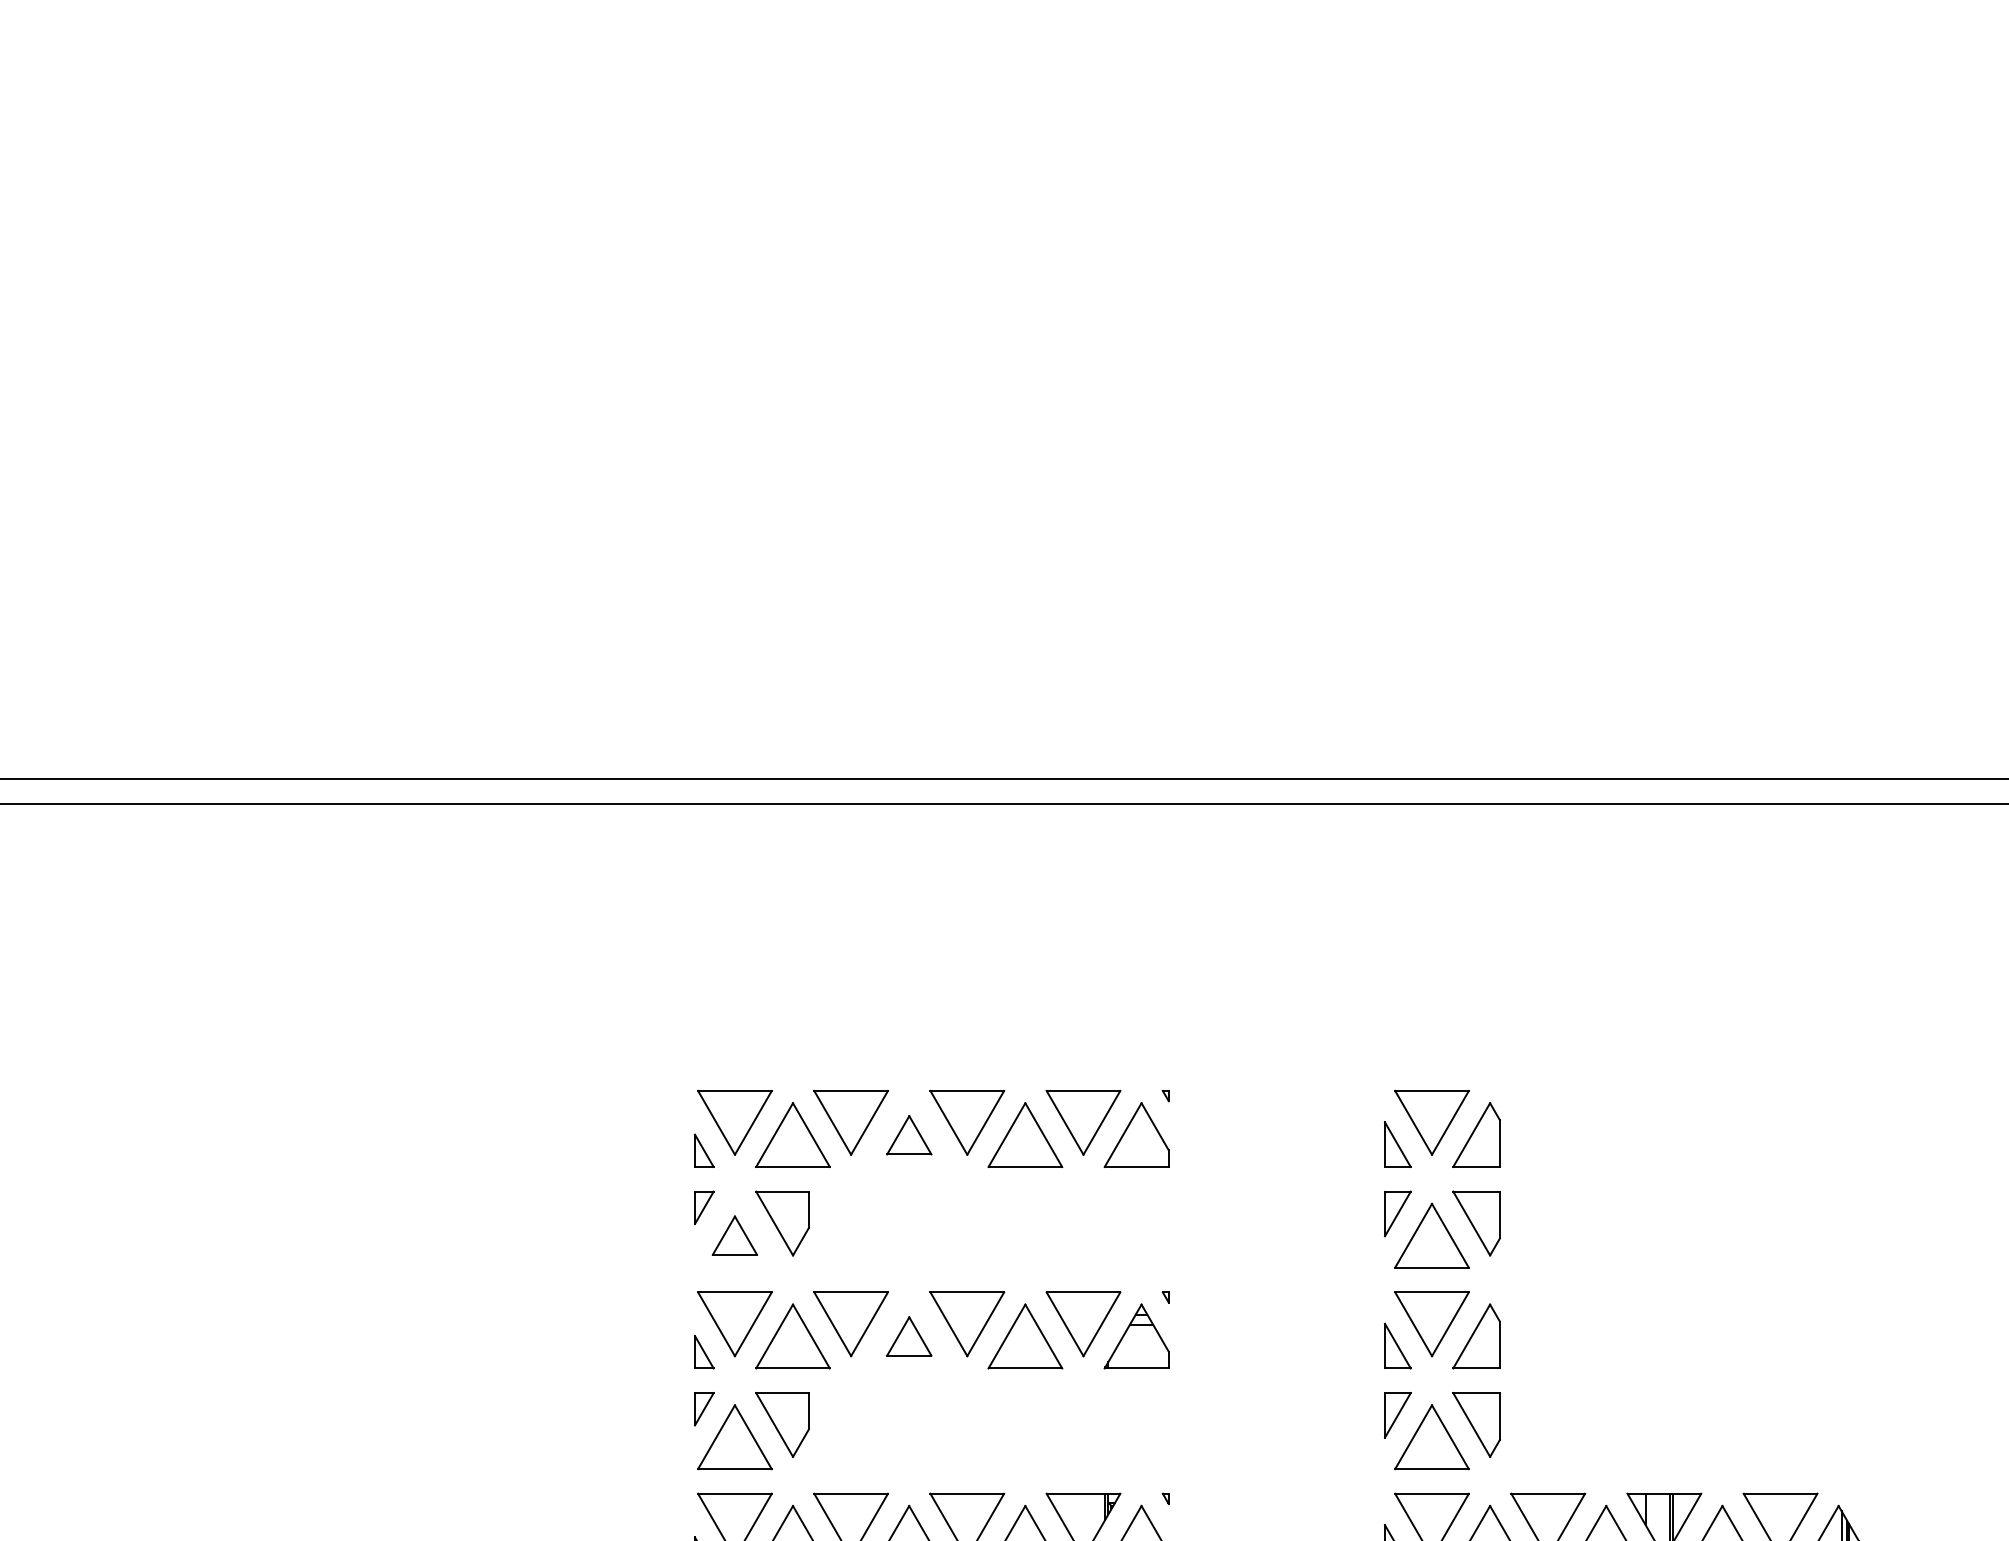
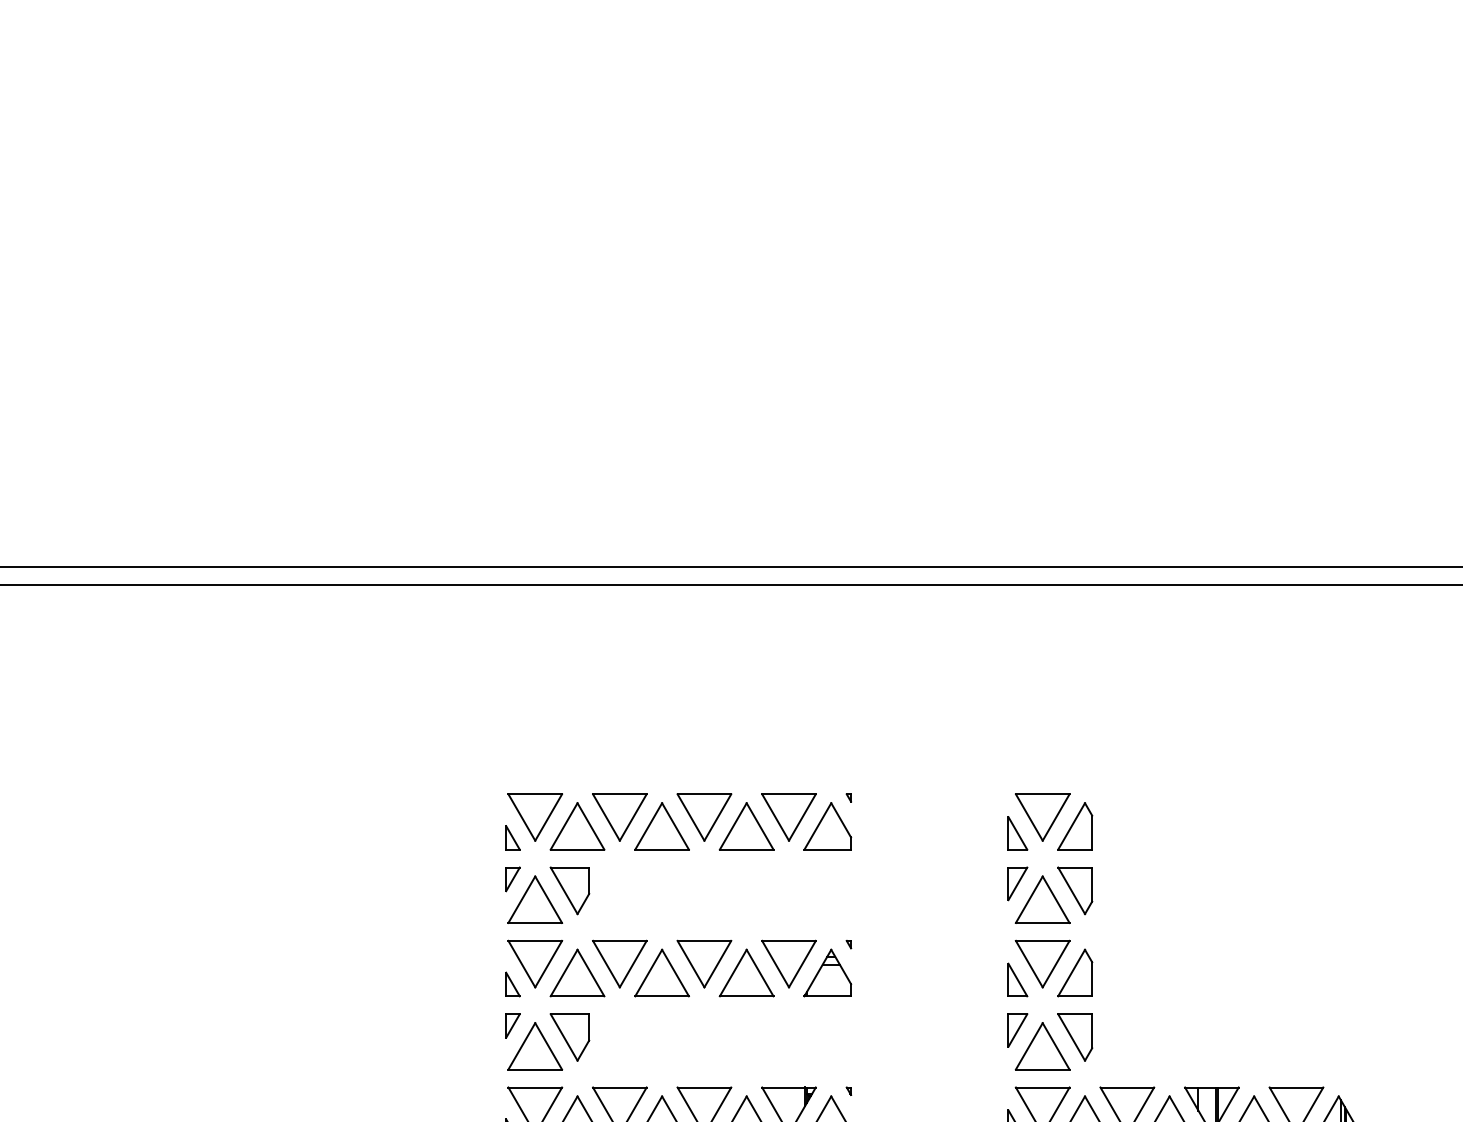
part: (909, 1135) -> (662, 826), size x1.67
part: (734, 1235) -> (534, 899), size x1.67
part: (909, 1336) -> (662, 973), size x1.67

